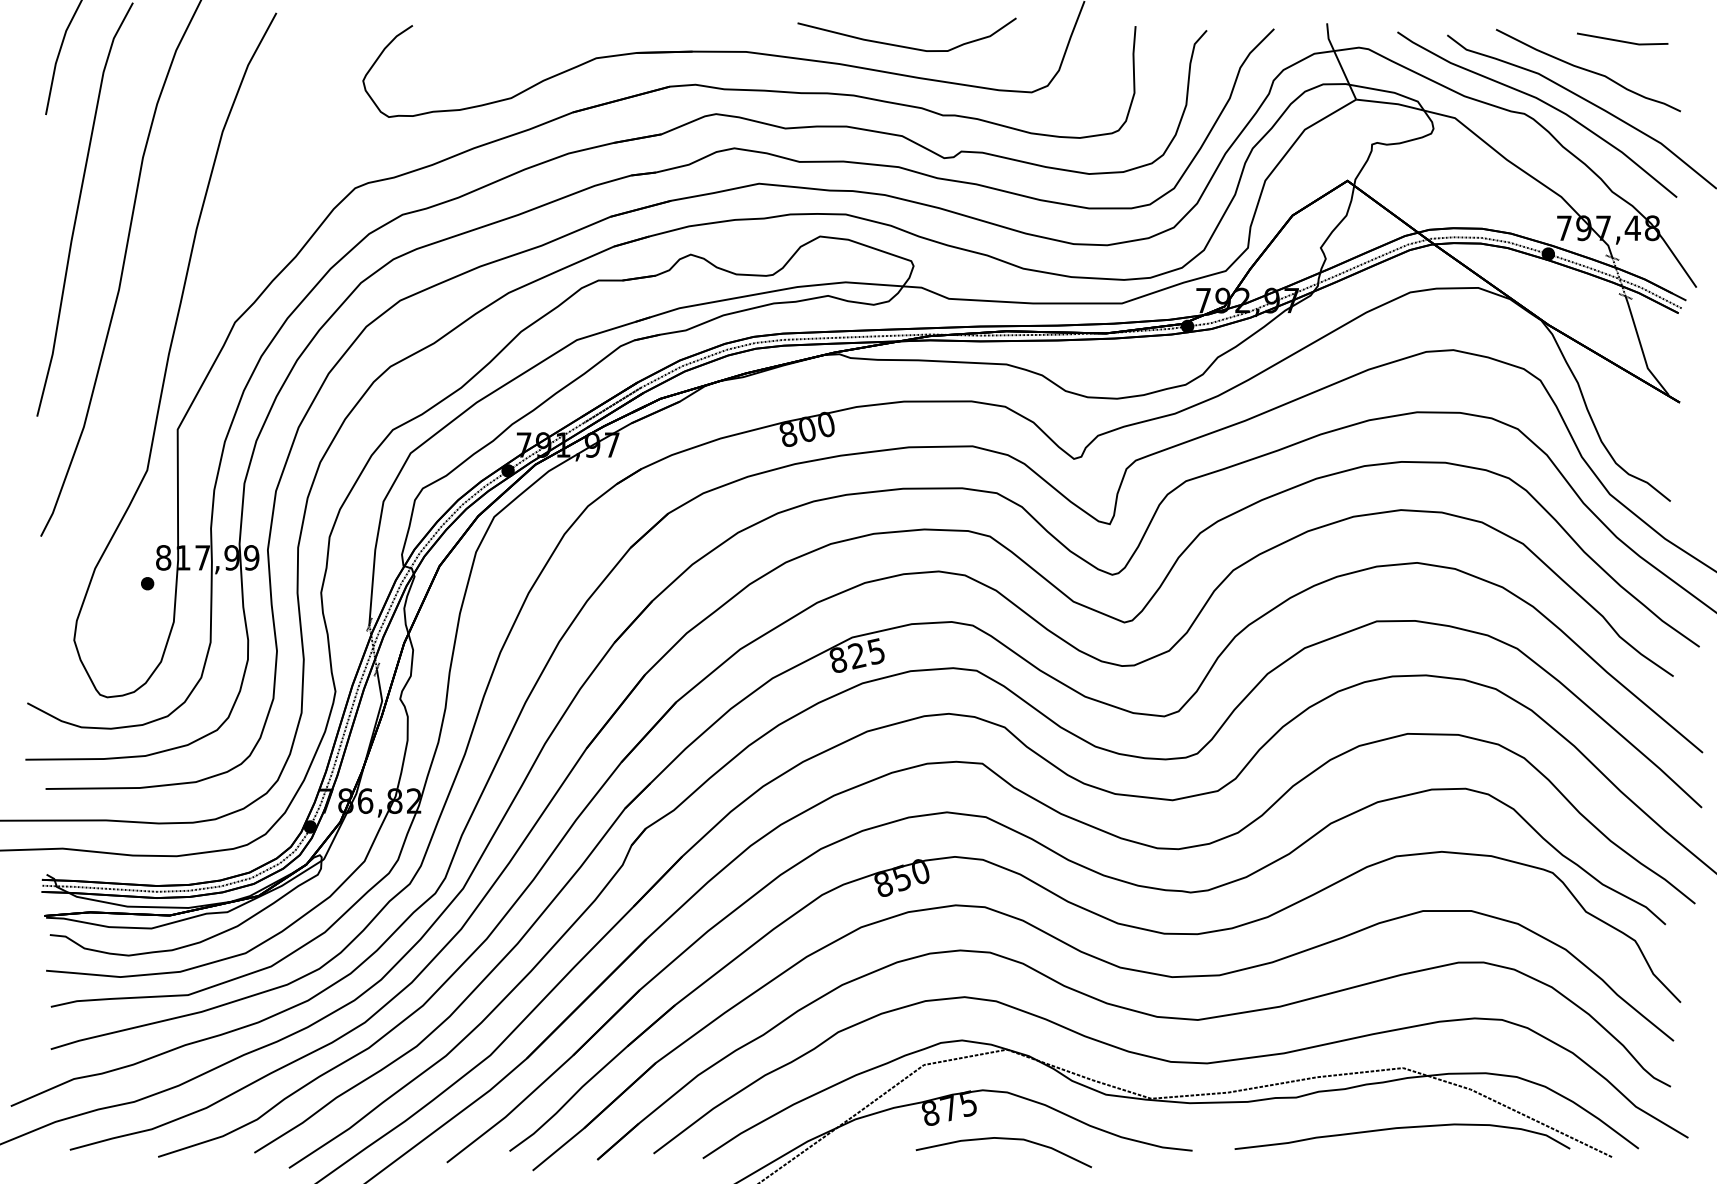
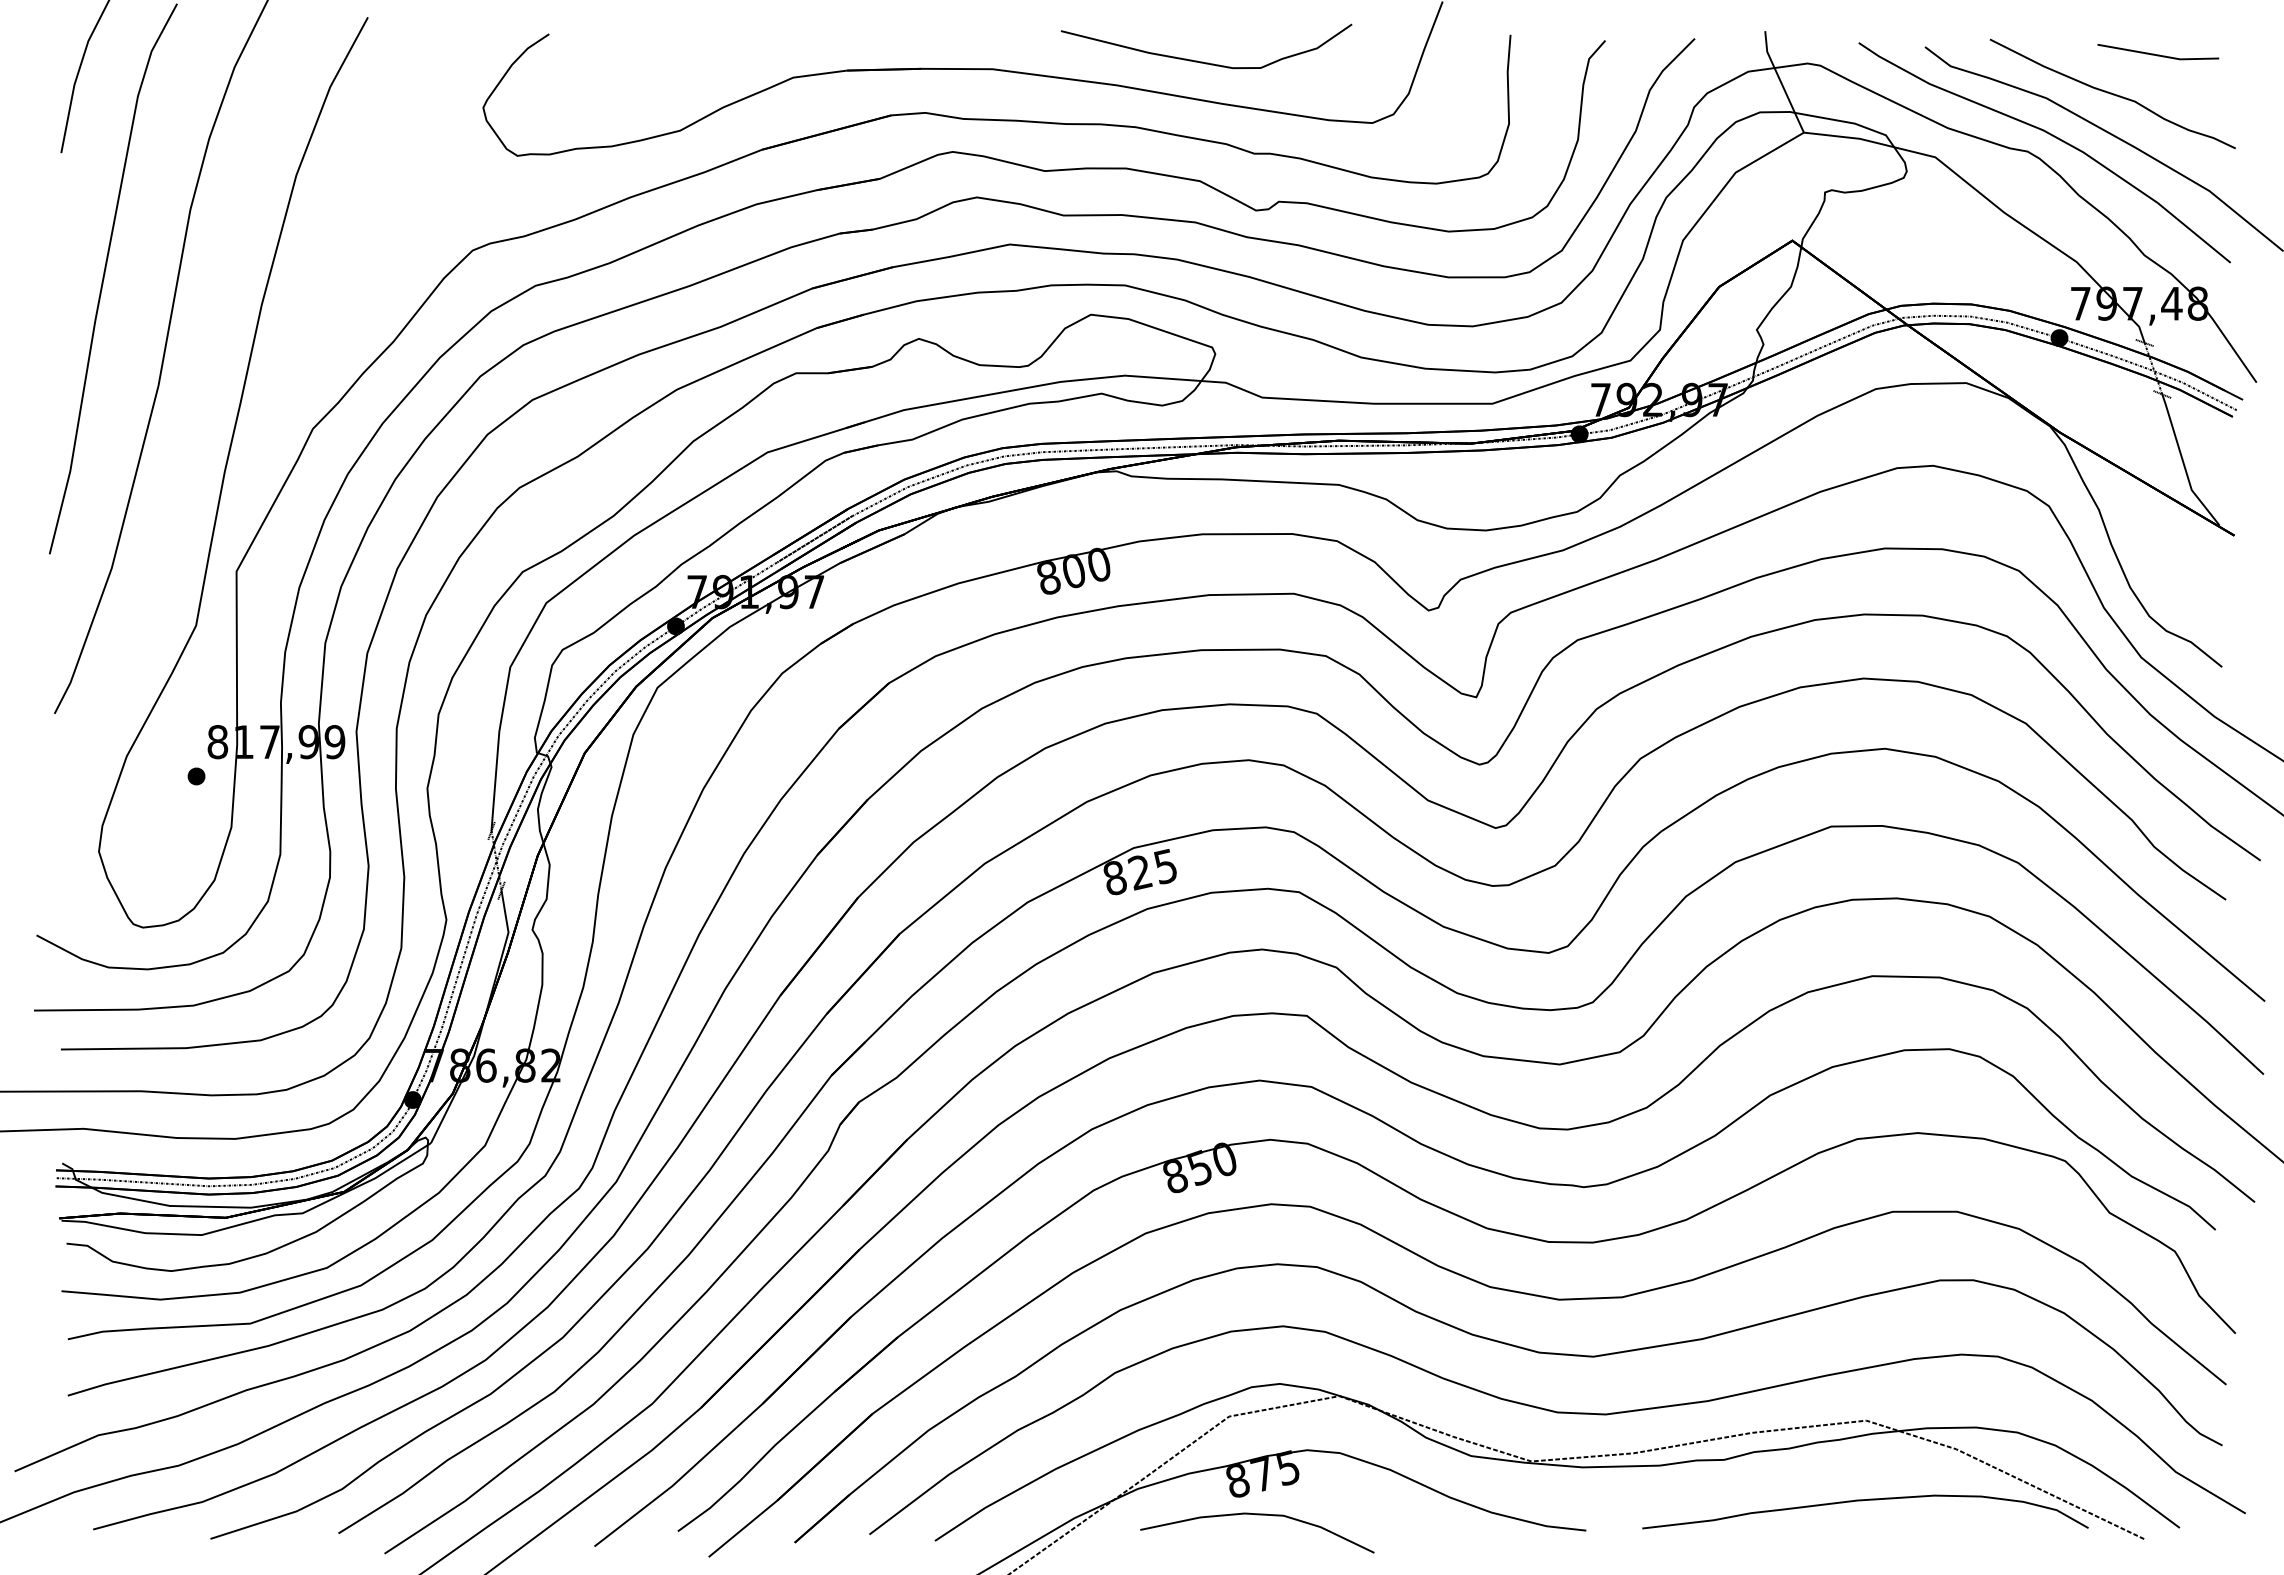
part: (1003, 1139) -> (1257, 1515), moved

